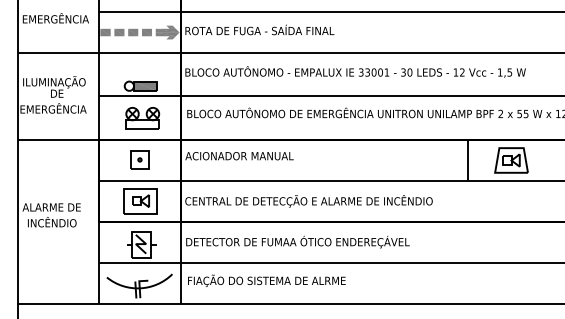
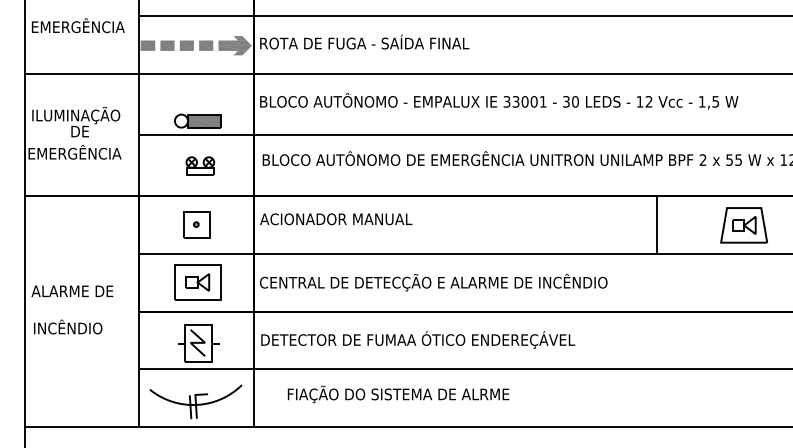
part: (142, 117) -> (200, 165), size x0.6
part: (511, 160) -> (743, 225), moved
text: (52, 221) -> (68, 326), moved
text: (266, 280) -> (398, 394), moved

